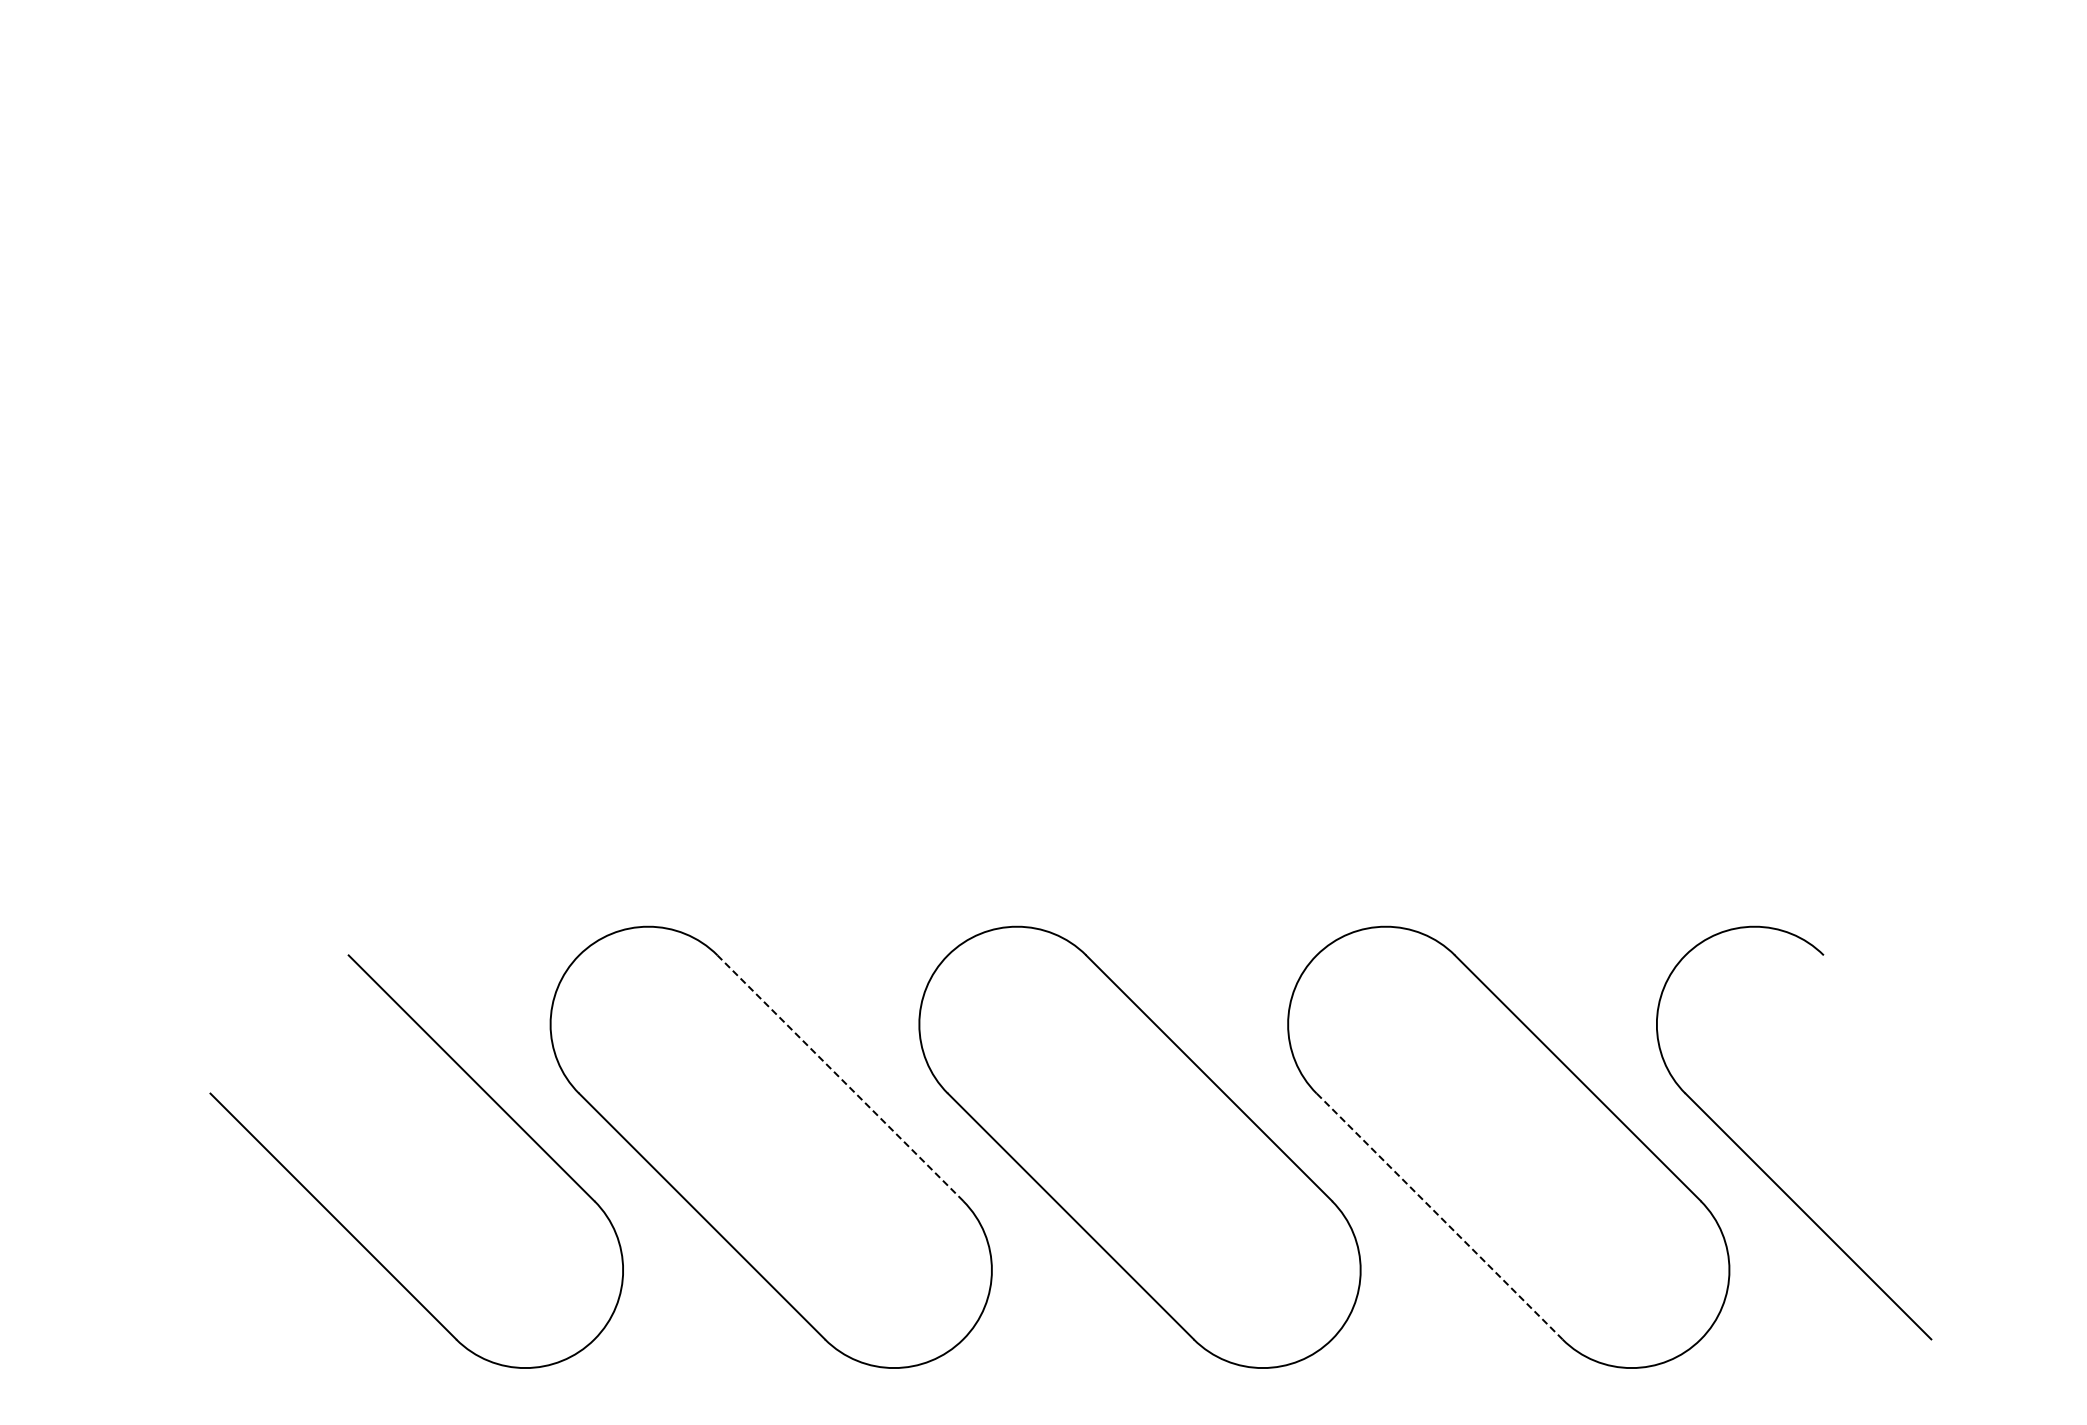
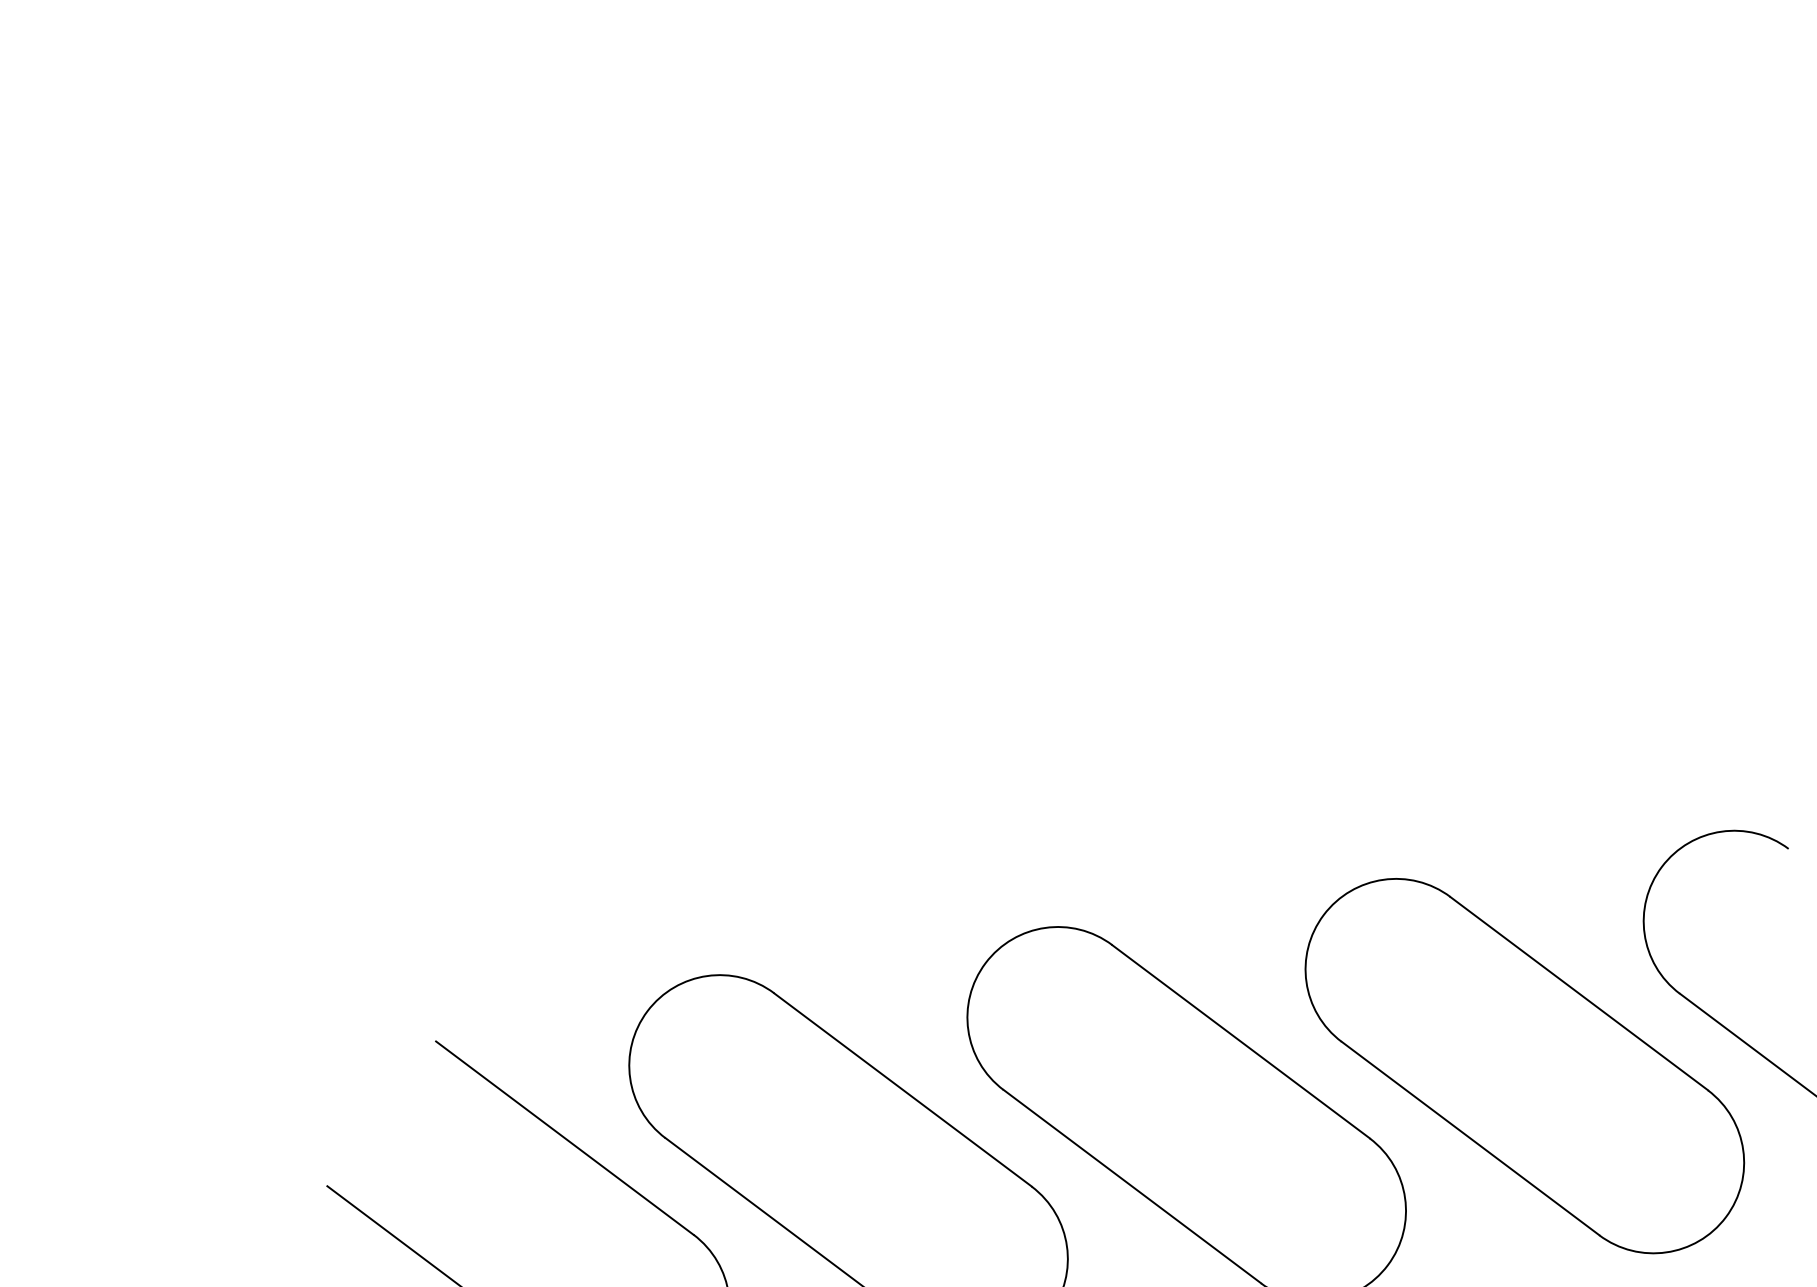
line: (840, 1078) -> (903, 1090), dashed -> solid
line: (1439, 1216) -> (1470, 1138), dashed -> solid

